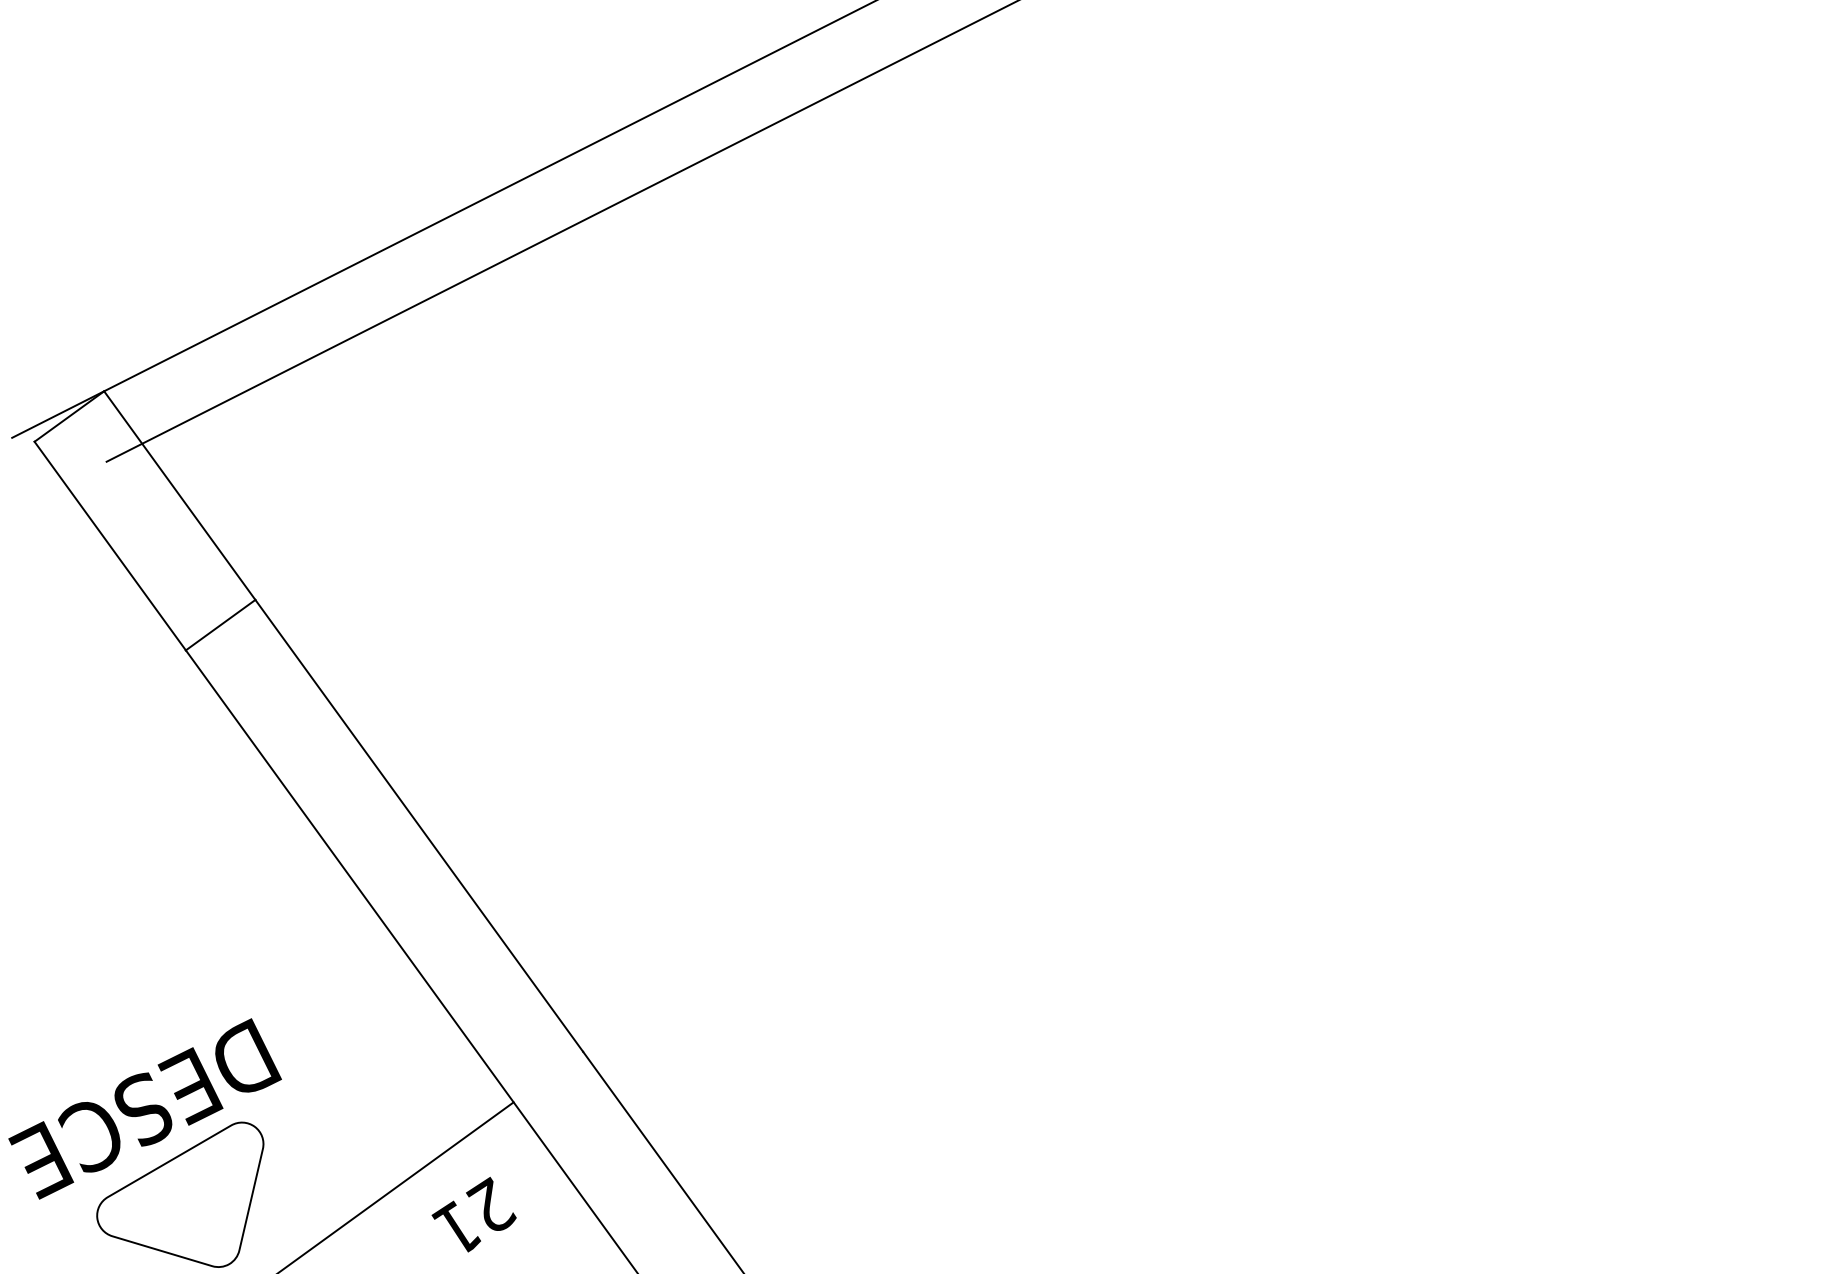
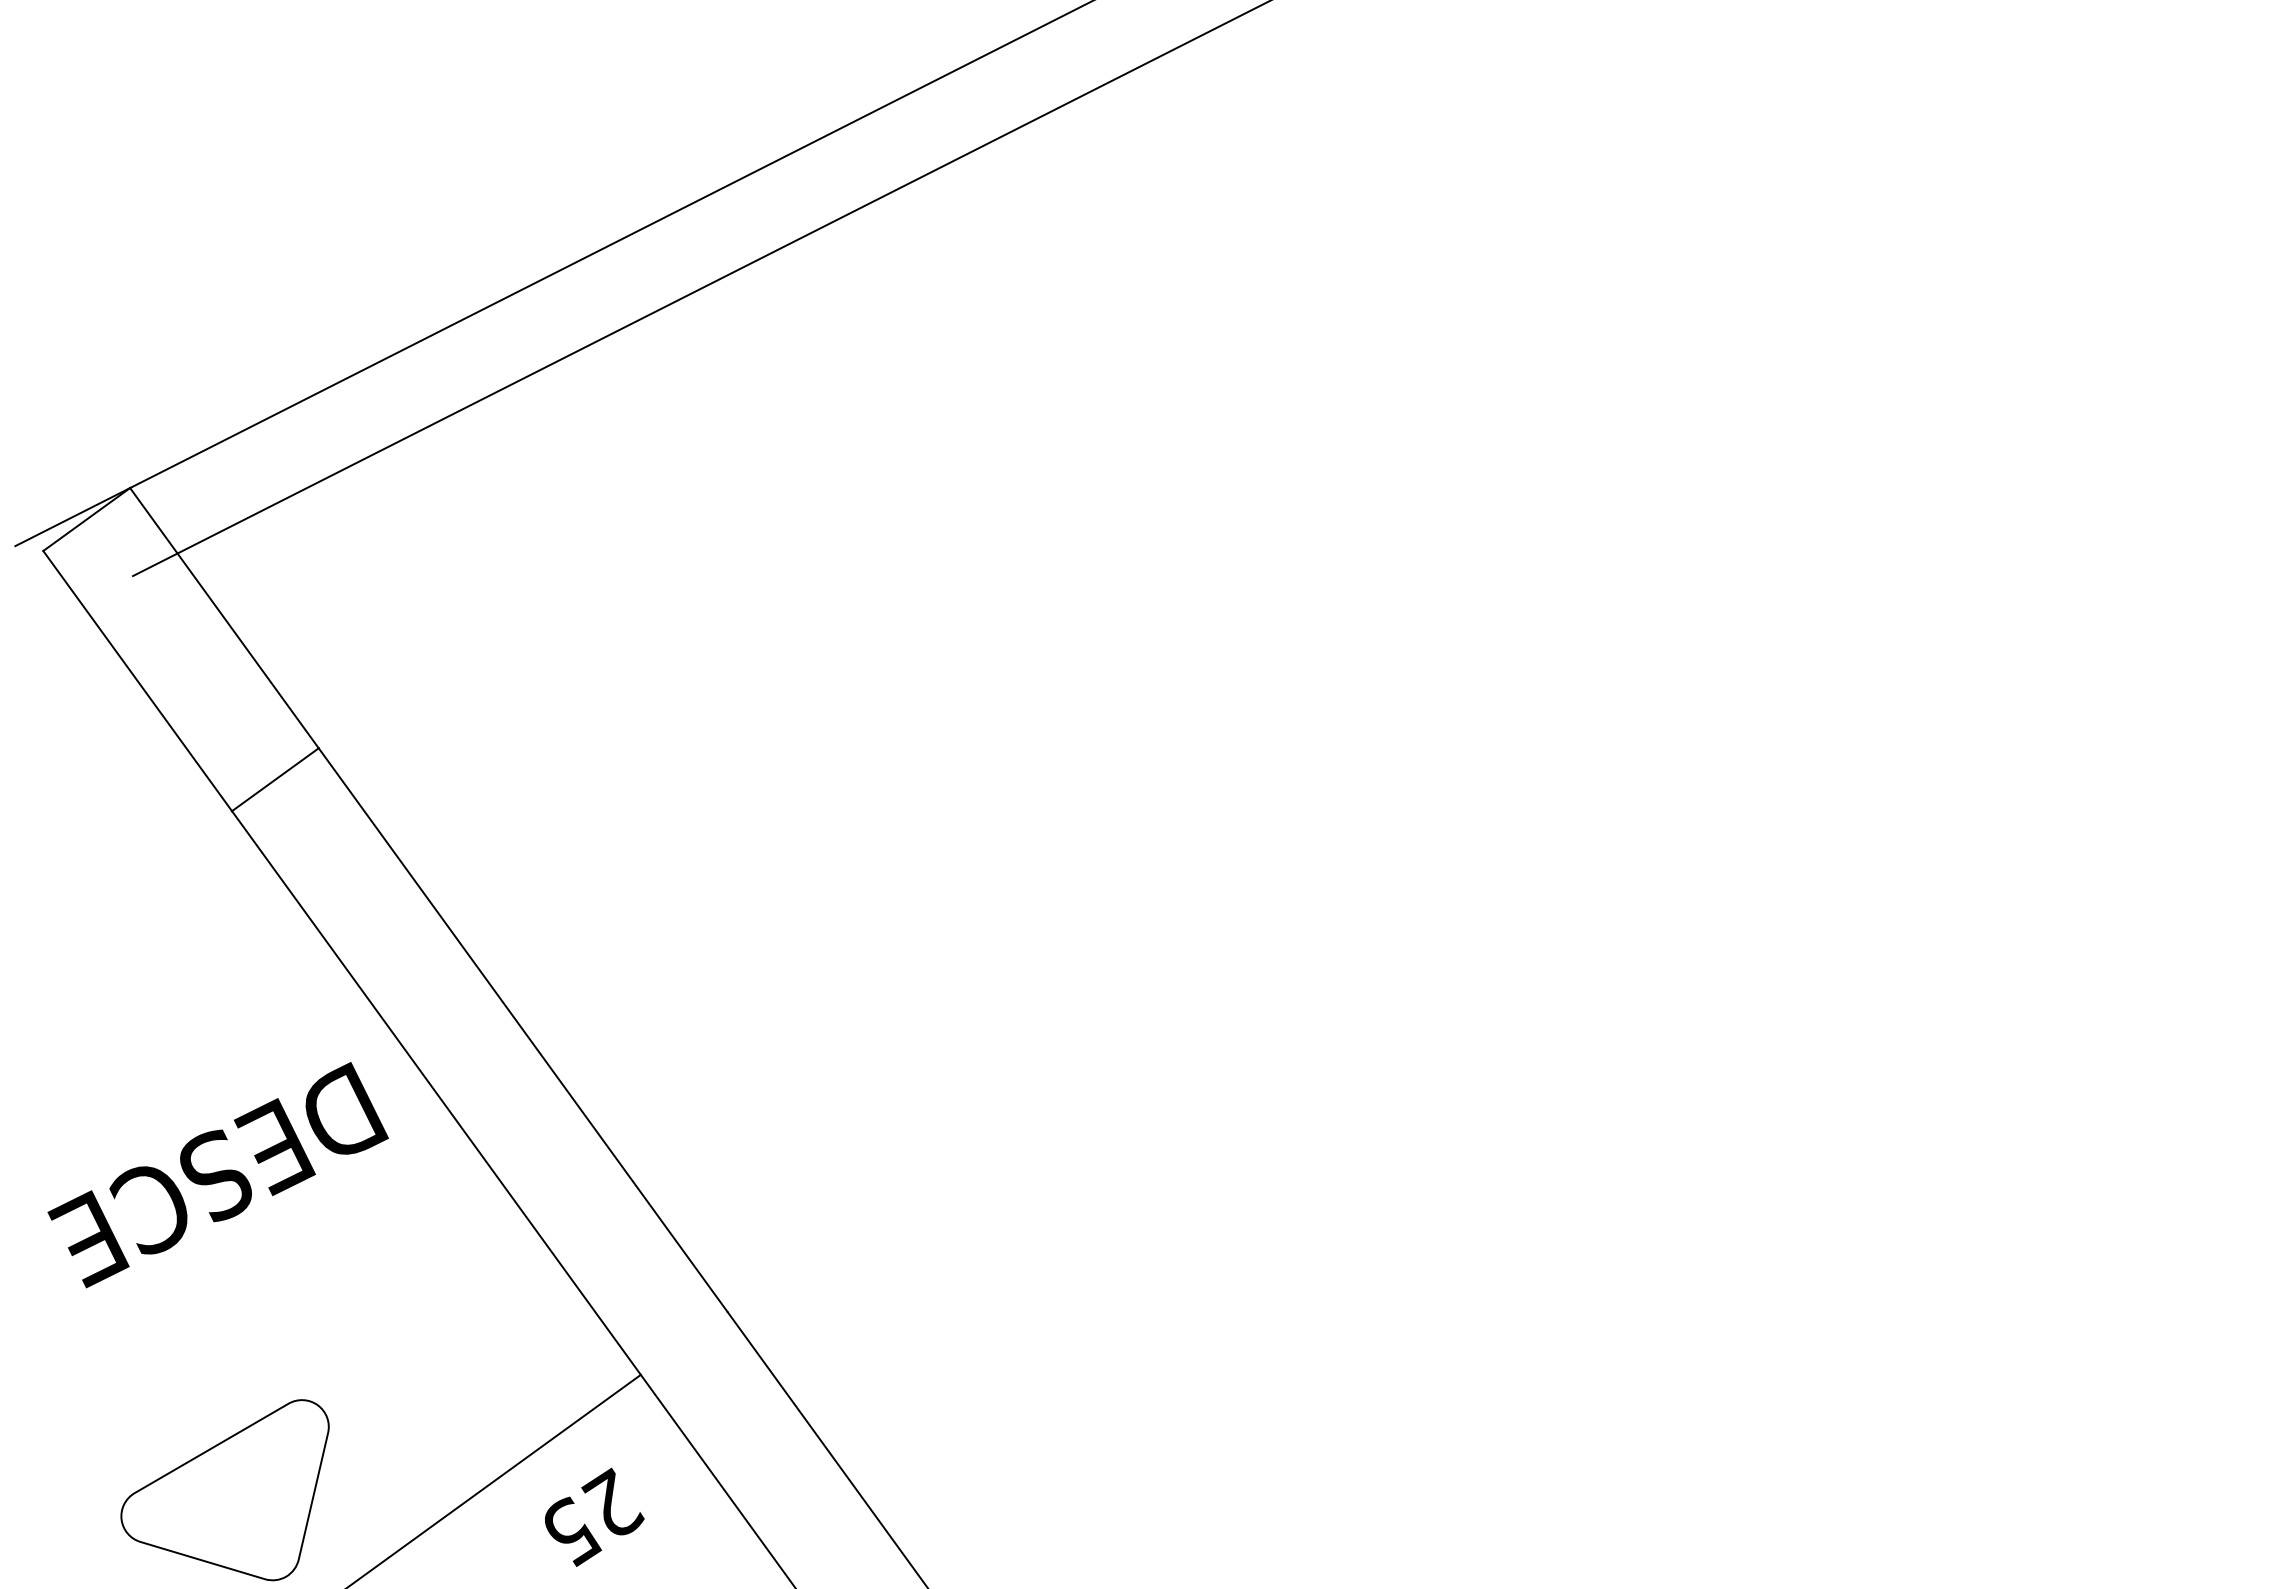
text: (144, 1109) -> (217, 1175), moved
text: (457, 1227) -> (570, 1531), 21 -> 25

